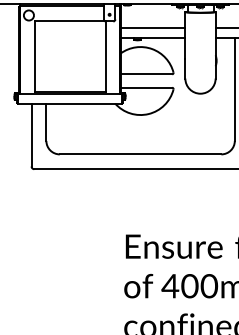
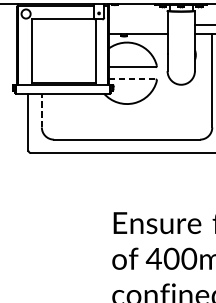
line: (152, 27) -> (137, 24), removed
line: (146, 87) -> (132, 79), solid -> dashed
line: (46, 122) -> (41, 110), solid -> dashed

